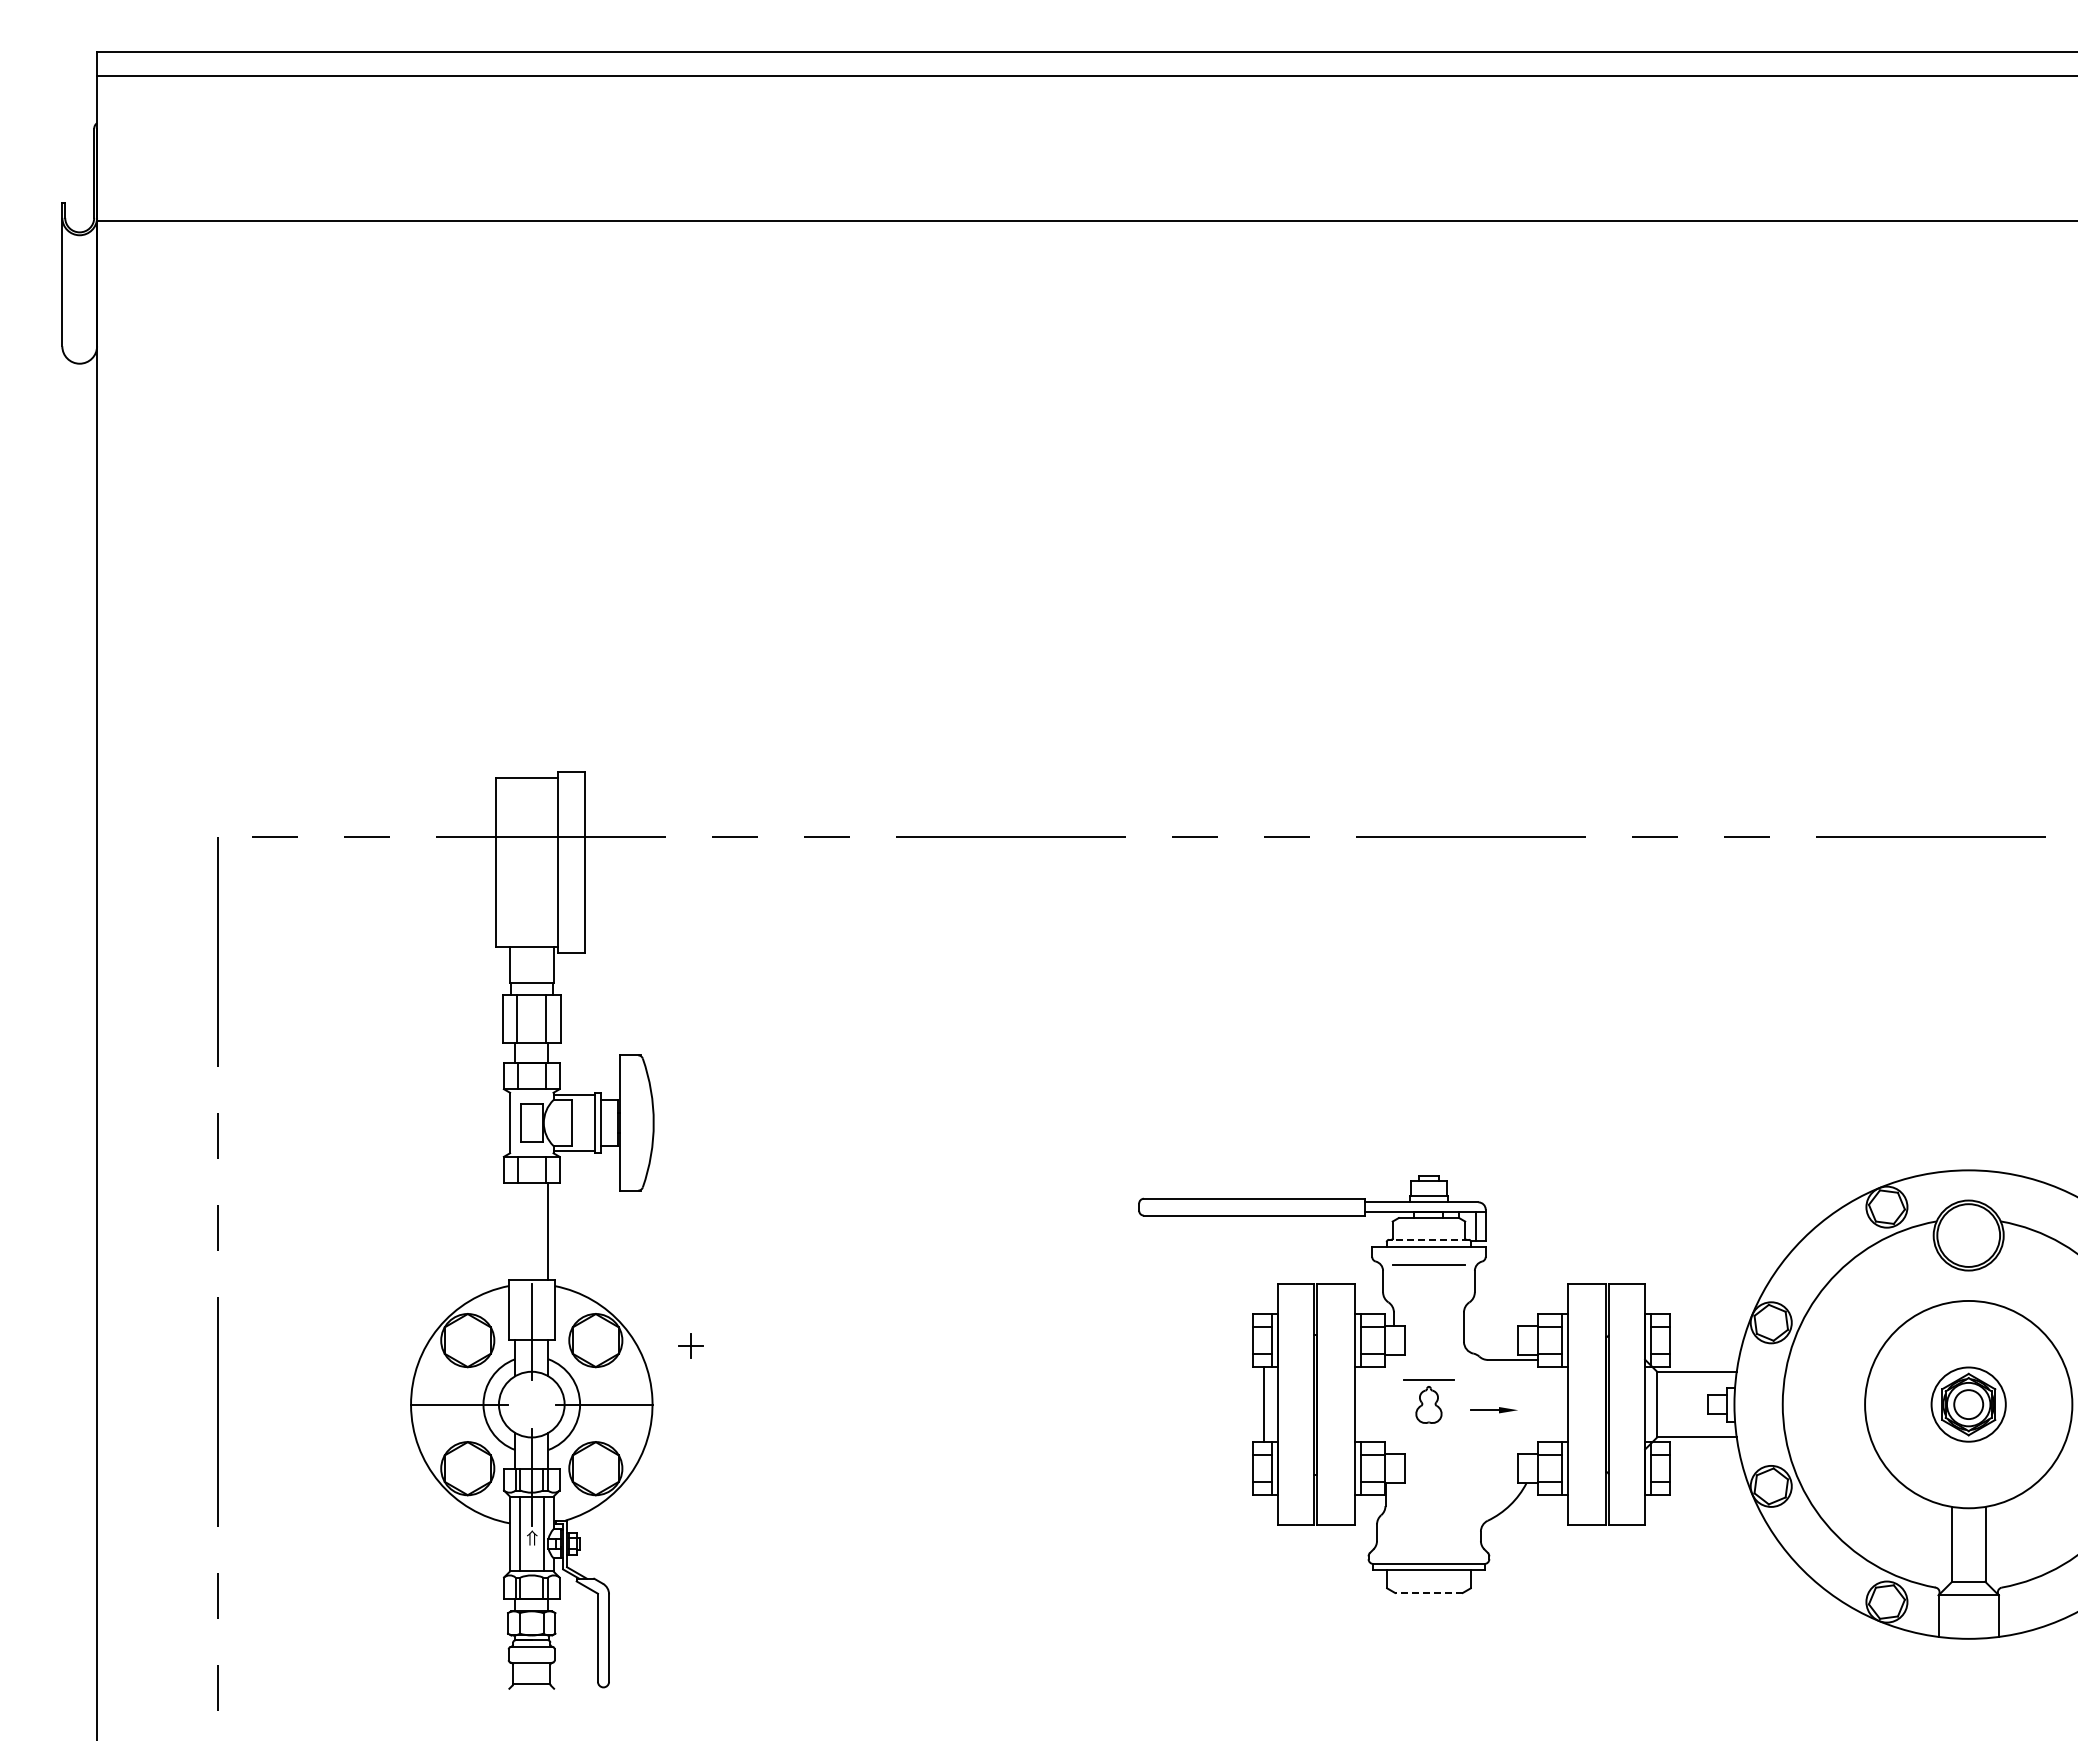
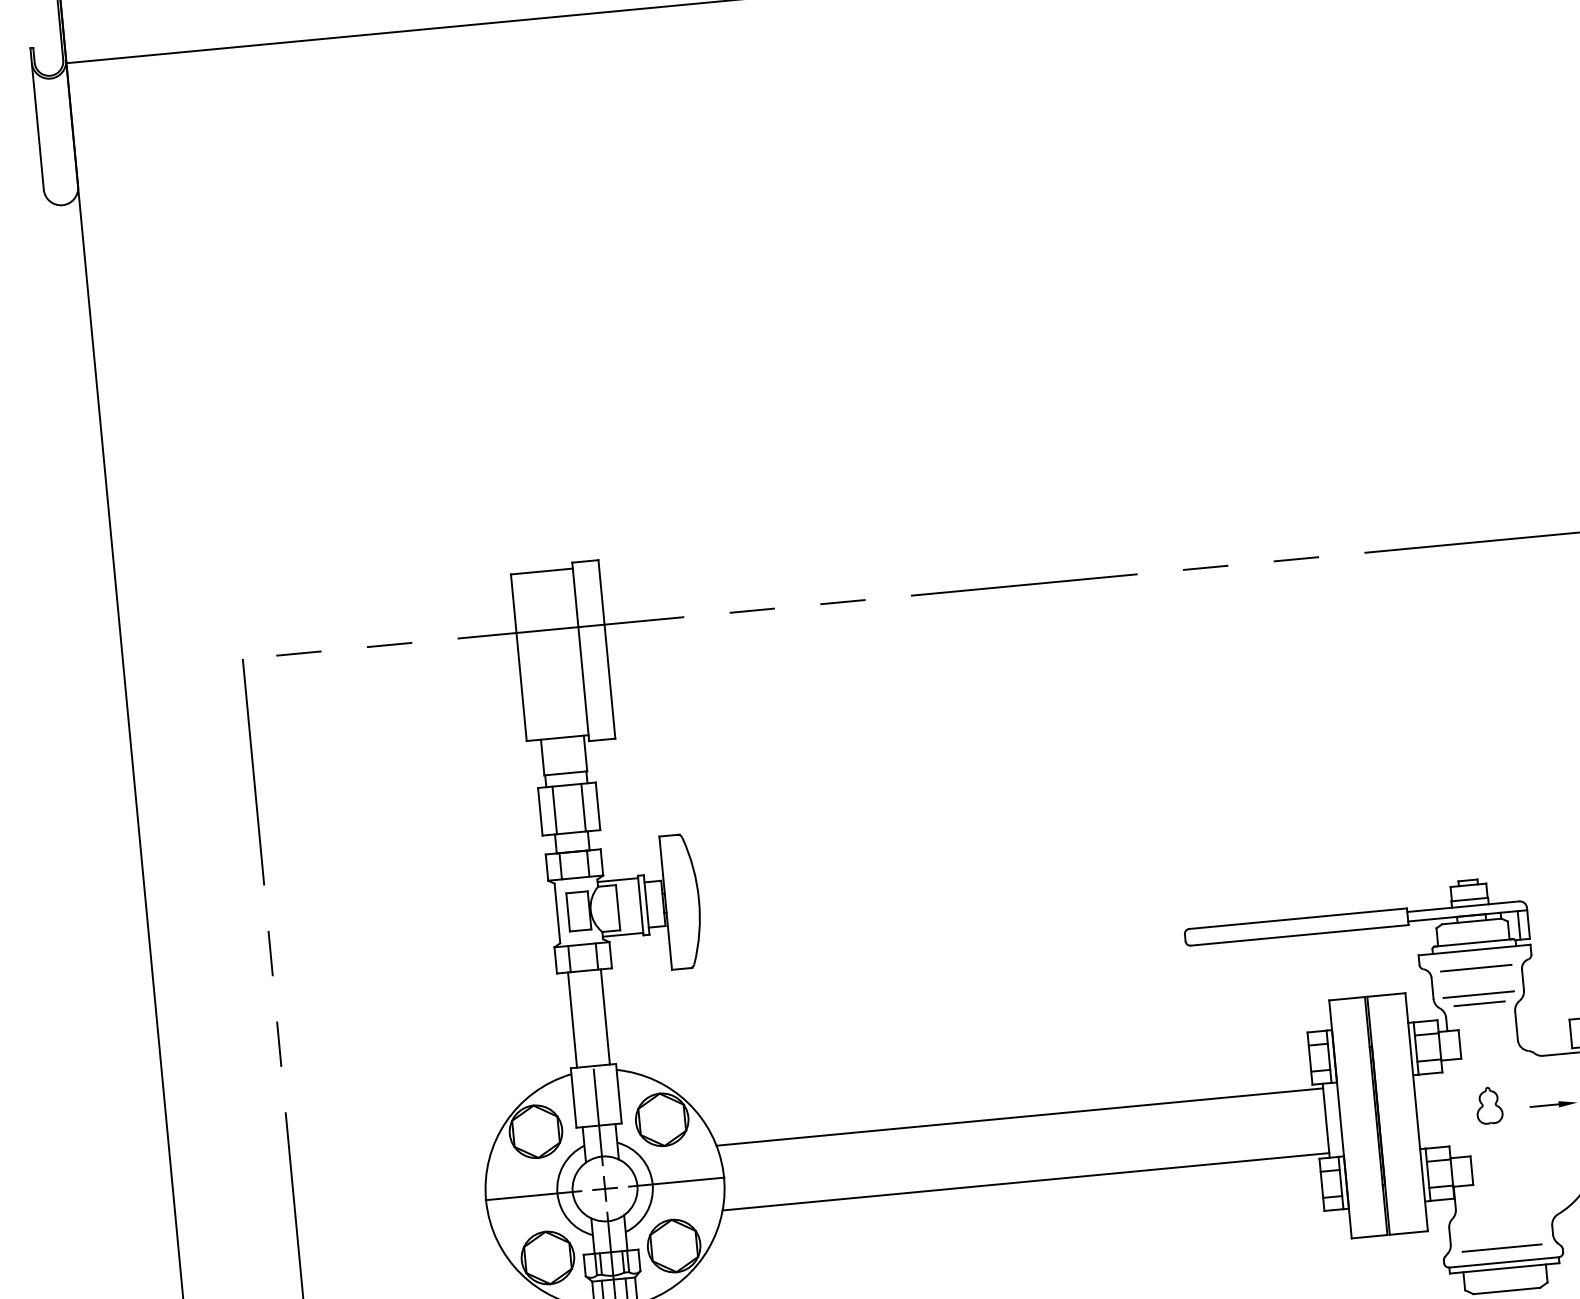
line: (515, 1231) -> (572, 1019), added
line: (1428, 1239) -> (1473, 942), dashed -> solid
line: (1428, 1292) -> (1478, 994), added
part: (690, 1345) -> (604, 1188), moved
line: (955, 1371) -> (1019, 1116), added
line: (1428, 1379) -> (1479, 1003), moved
line: (955, 1437) -> (1025, 1181), added
line: (1428, 1549) -> (1502, 1248), added
line: (1428, 1592) -> (1506, 1290), dashed -> solid

